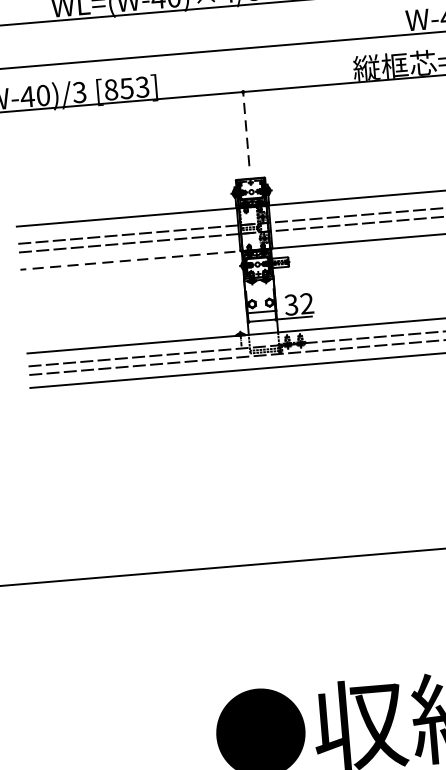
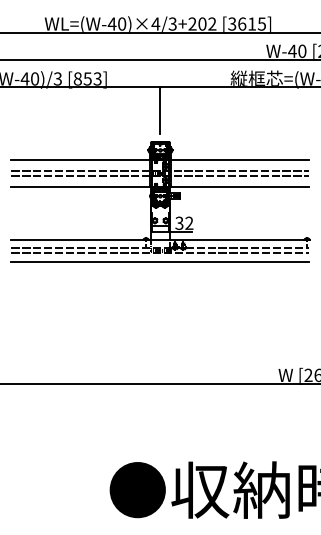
line: (246, 128) -> (160, 110), dashed -> solid
line: (145, 258) -> (90, 186), dashed -> solid

